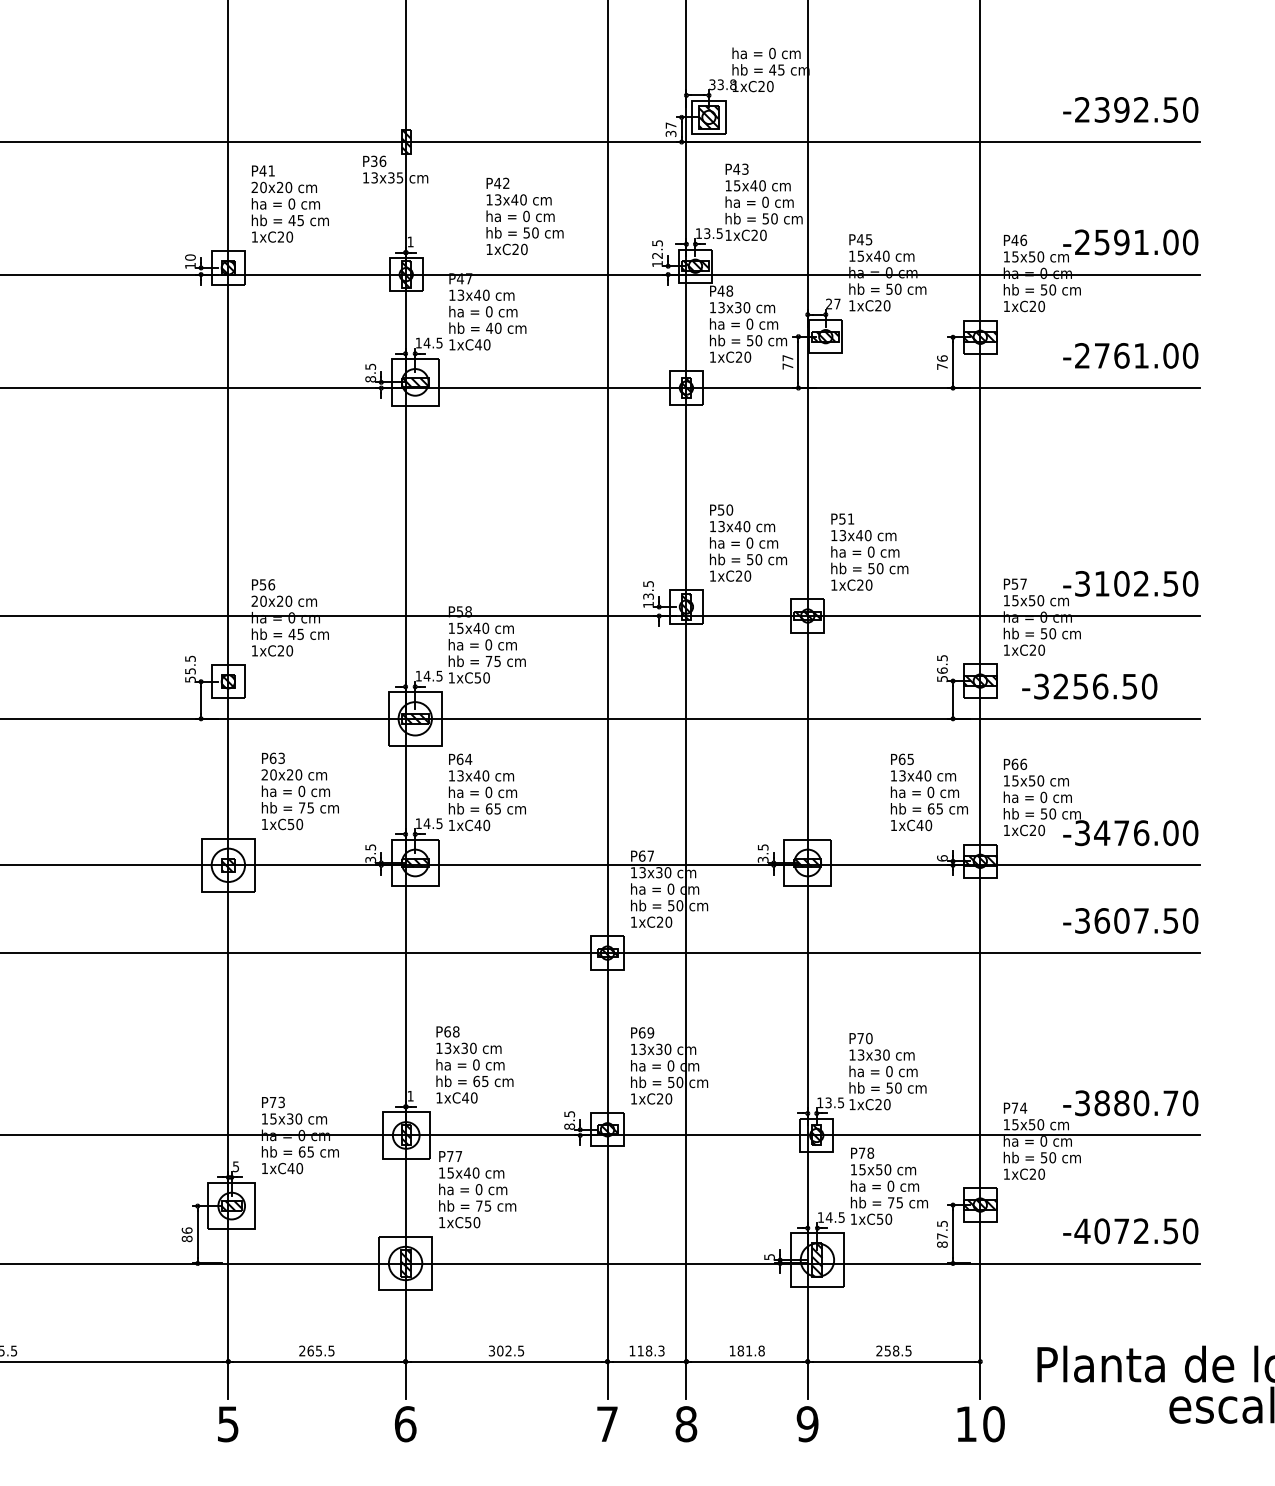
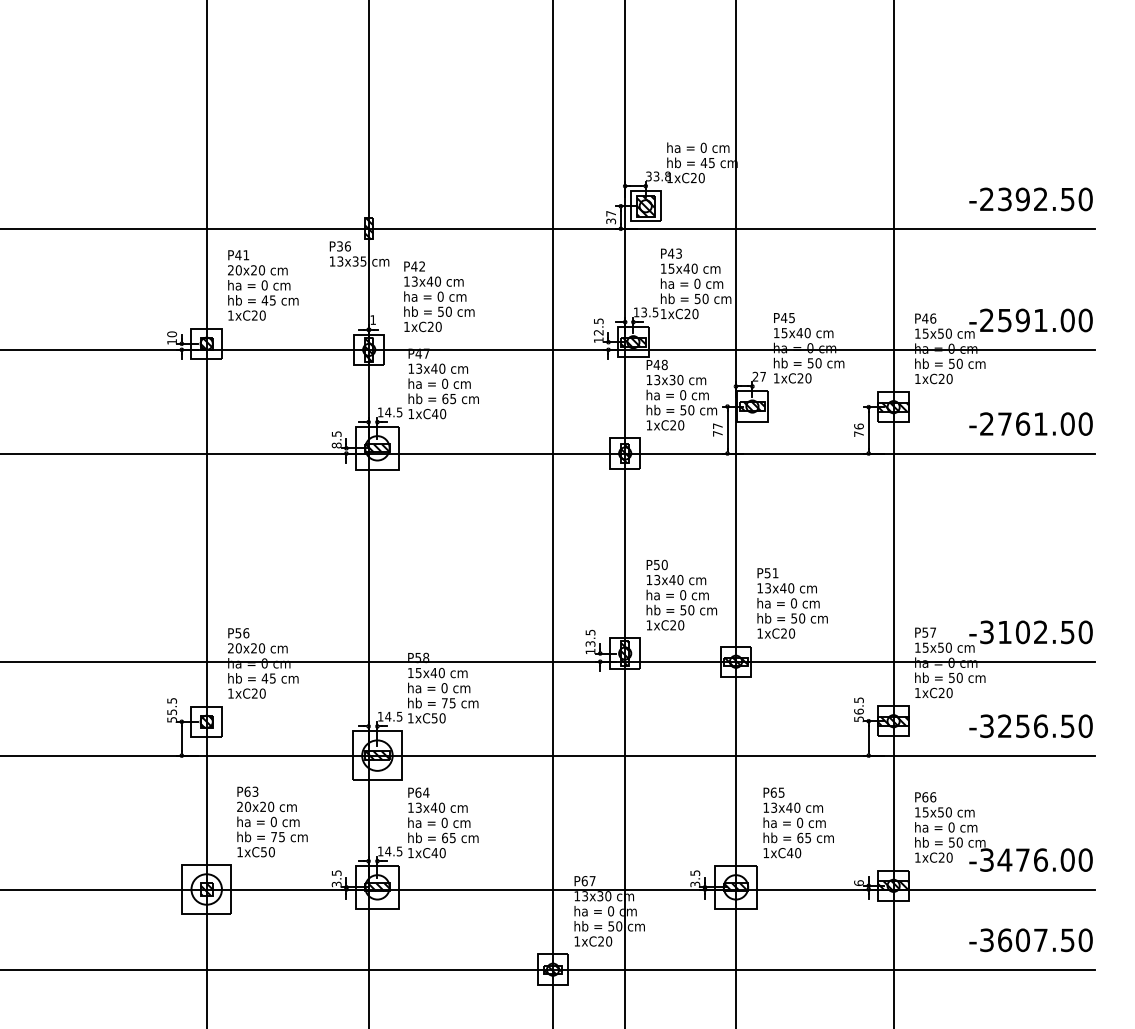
text: (524, 216) -> (438, 296), moved
text: (493, 327) -> (448, 398), 40 -> 65
text: (1089, 686) -> (1030, 726), moved
text: (928, 792) -> (797, 822), moved

